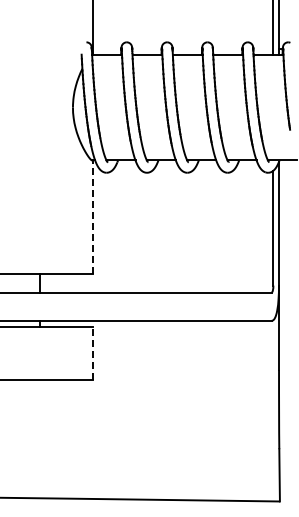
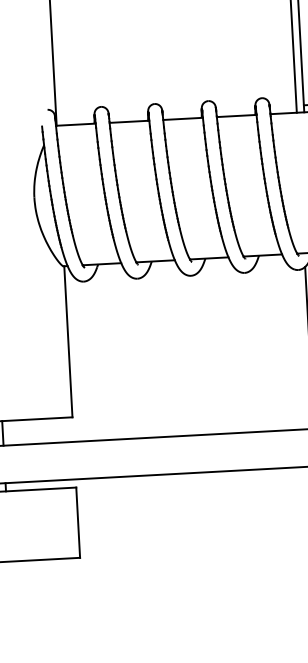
line: (92, 217) -> (68, 342), dashed -> solid
line: (92, 352) -> (77, 521), dashed -> solid

